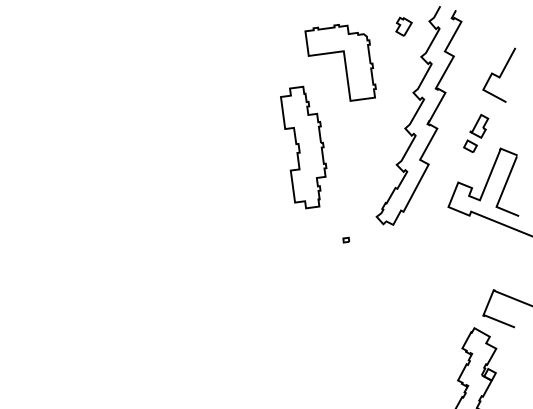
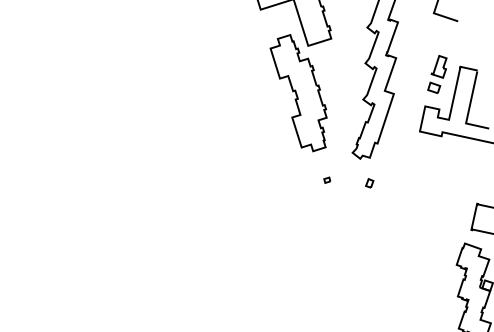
part: (476, 133) -> (437, 74), moved
part: (303, 147) -> (300, 93), moved
part: (388, 250) -> (369, 183), added

